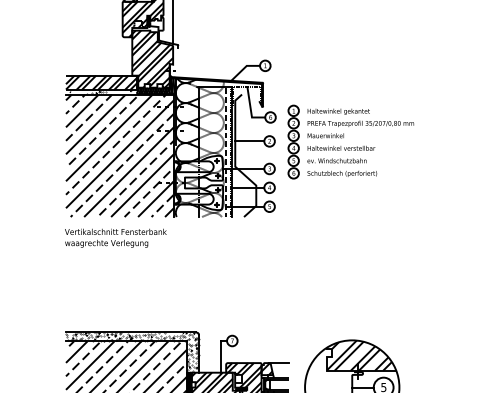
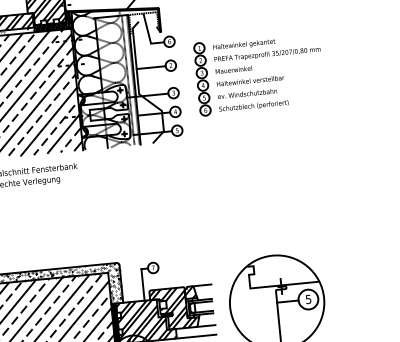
part: (349, 147) -> (258, 79), moved
hatch: (358, 355) -> (280, 270), removed

